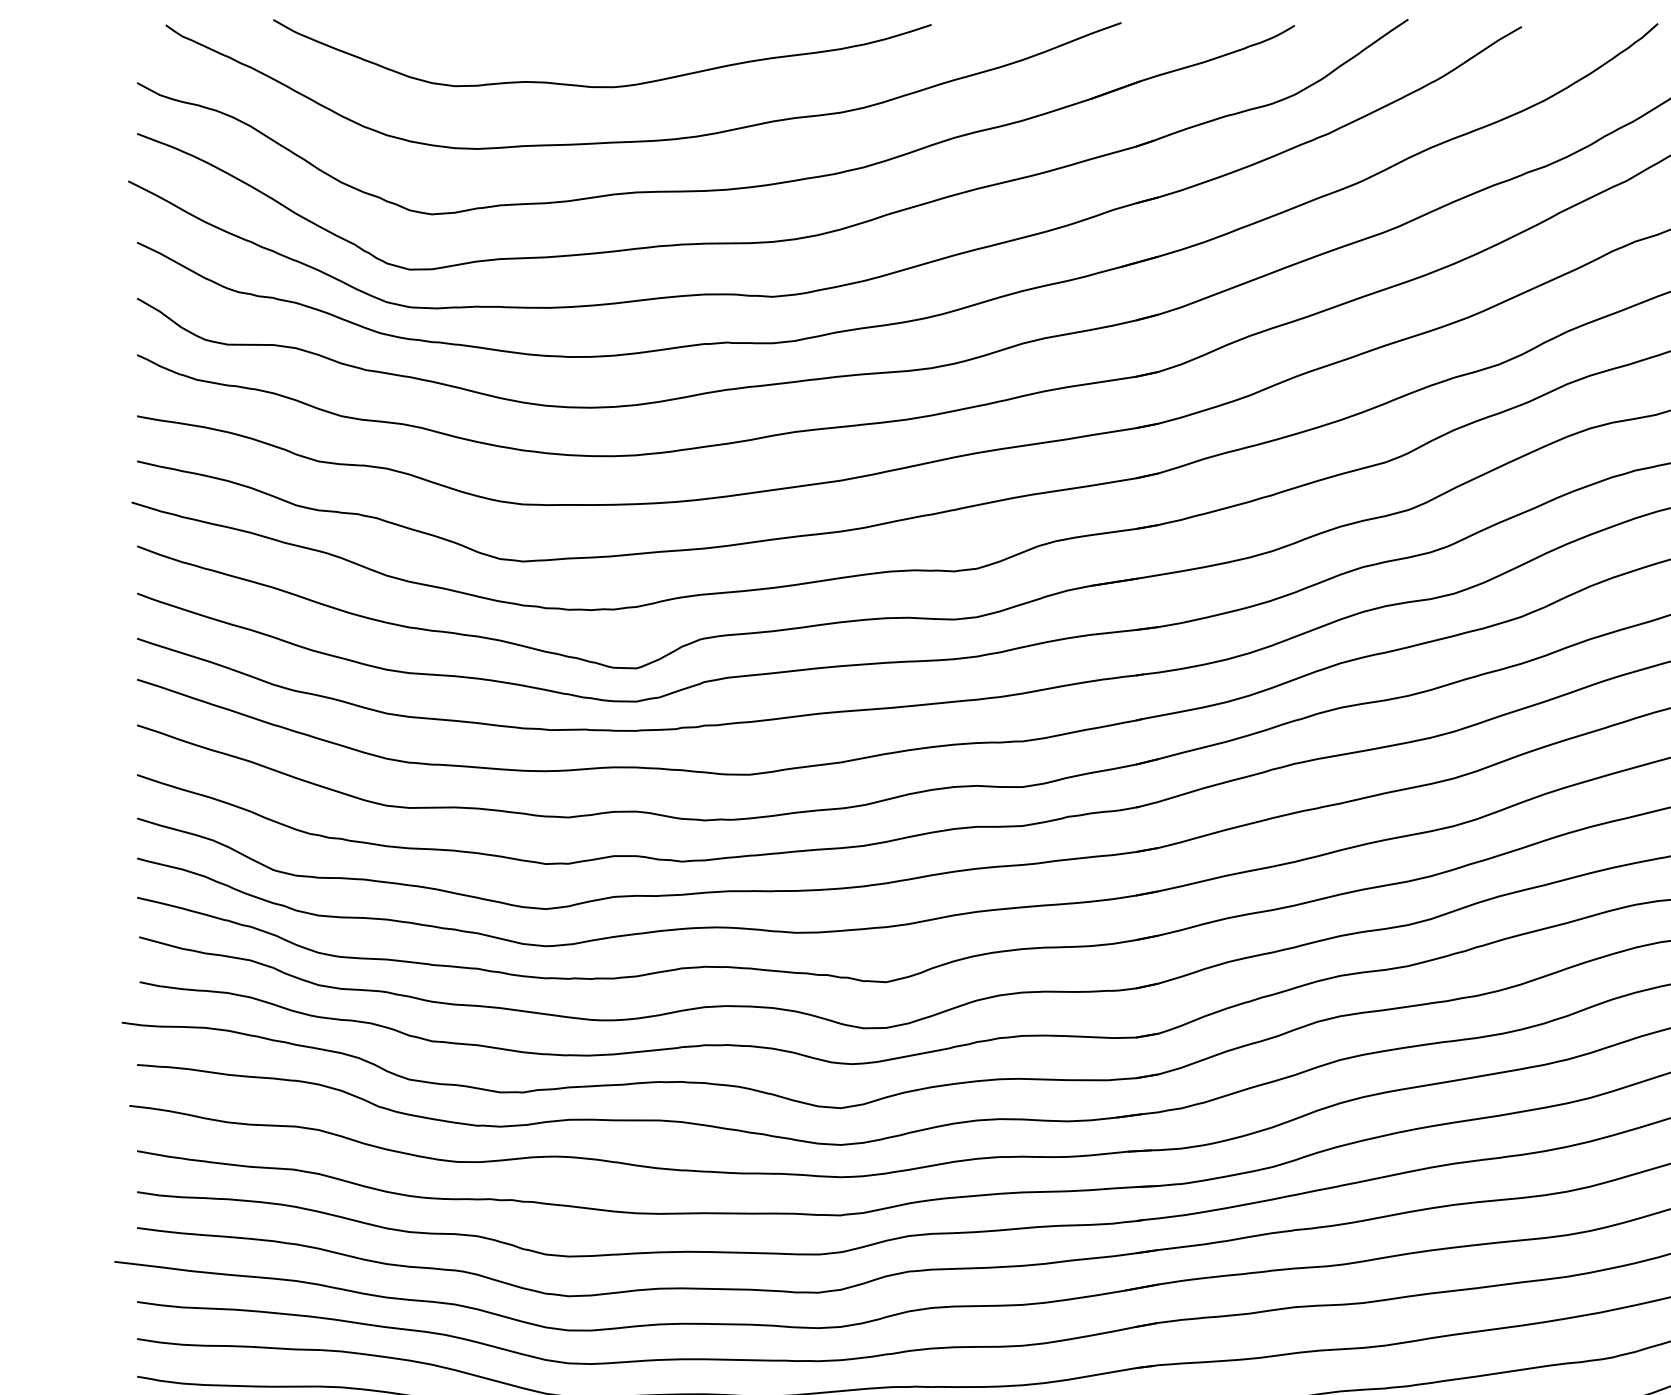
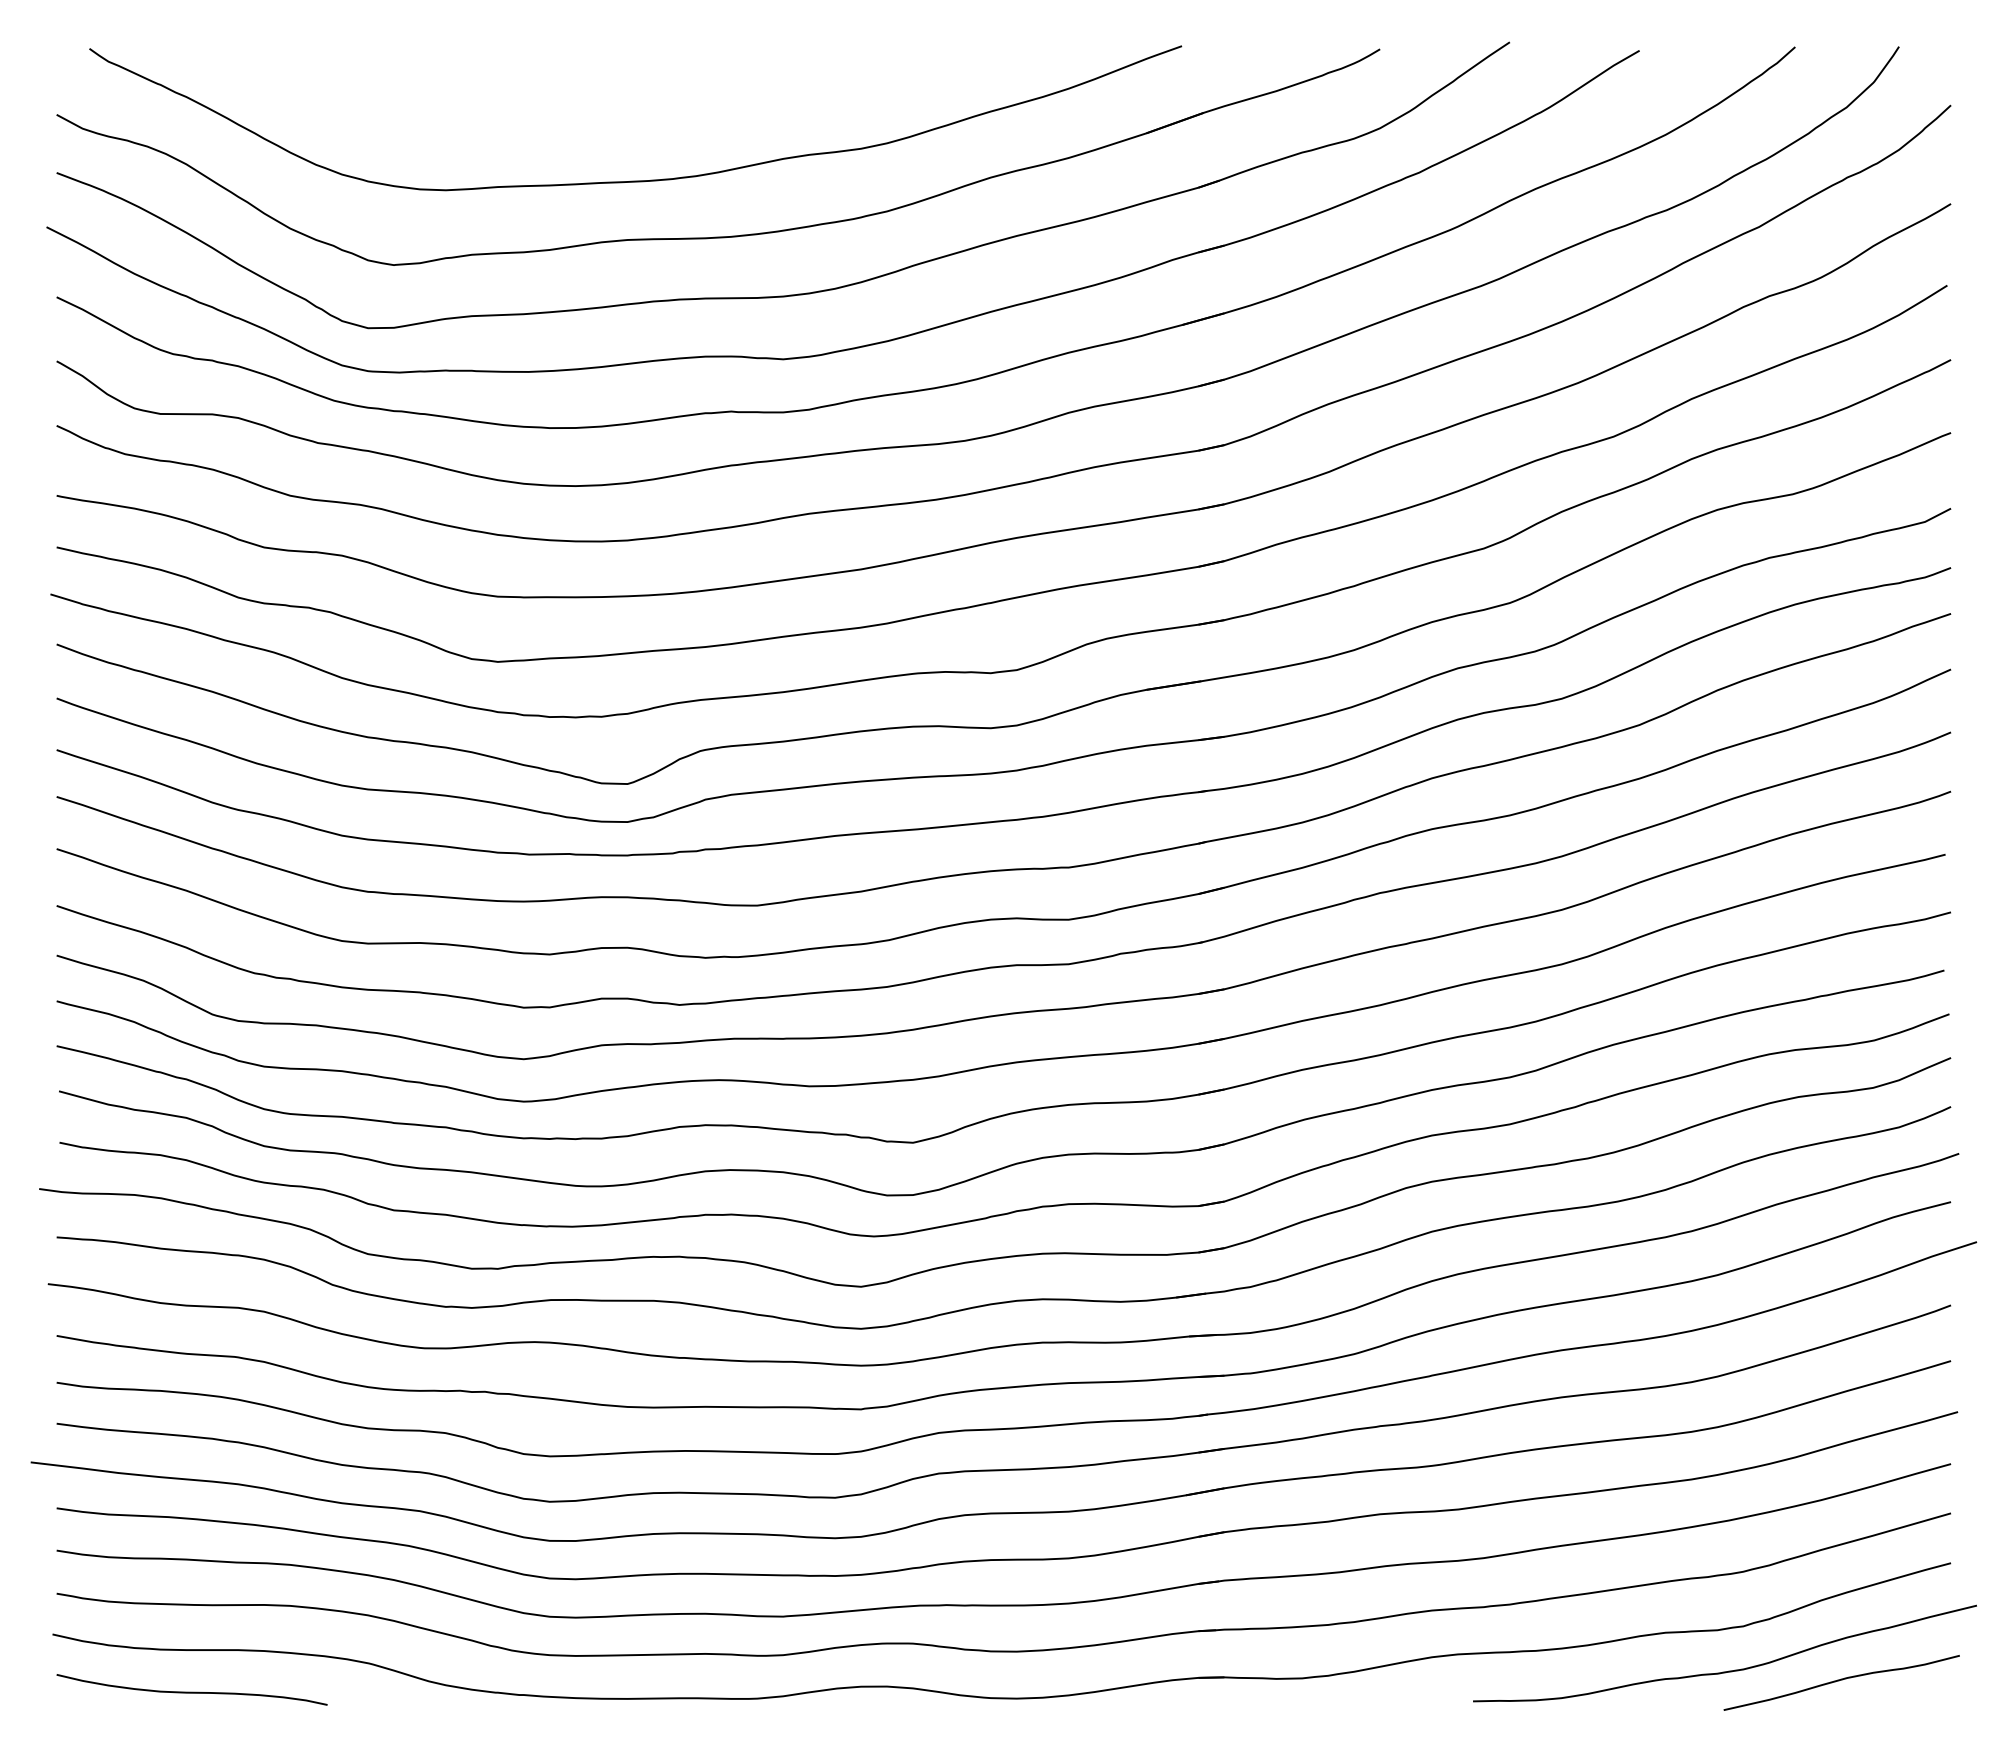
curve: (602, 86) -> (588, 118), removed

